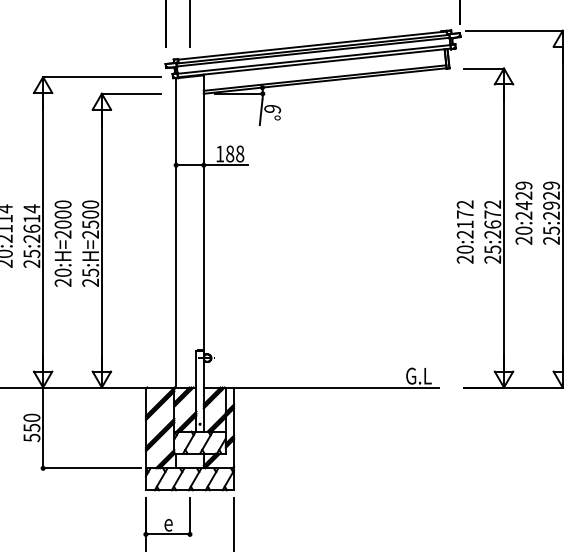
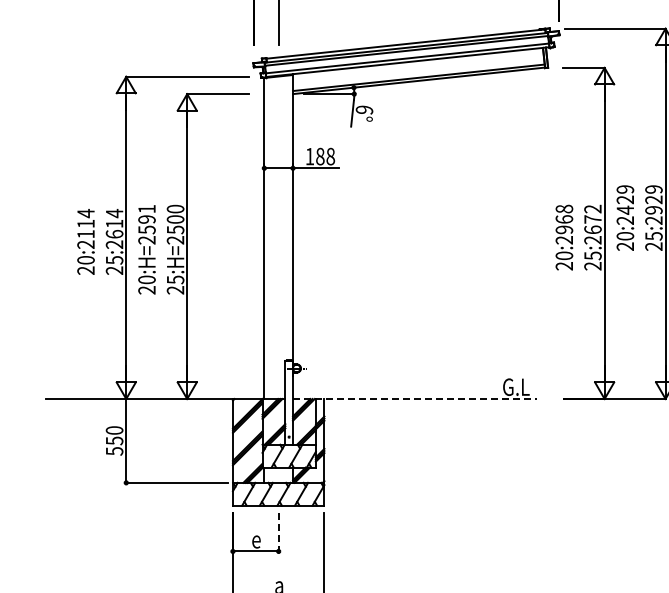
text: (62, 214) -> (146, 219), 20:H=2000 -> 20:H=2591
text: (465, 214) -> (564, 219), 20:2172 -> 20:2968
line: (321, 388) -> (415, 399), solid -> dashed
line: (189, 516) -> (278, 532), solid -> dashed

